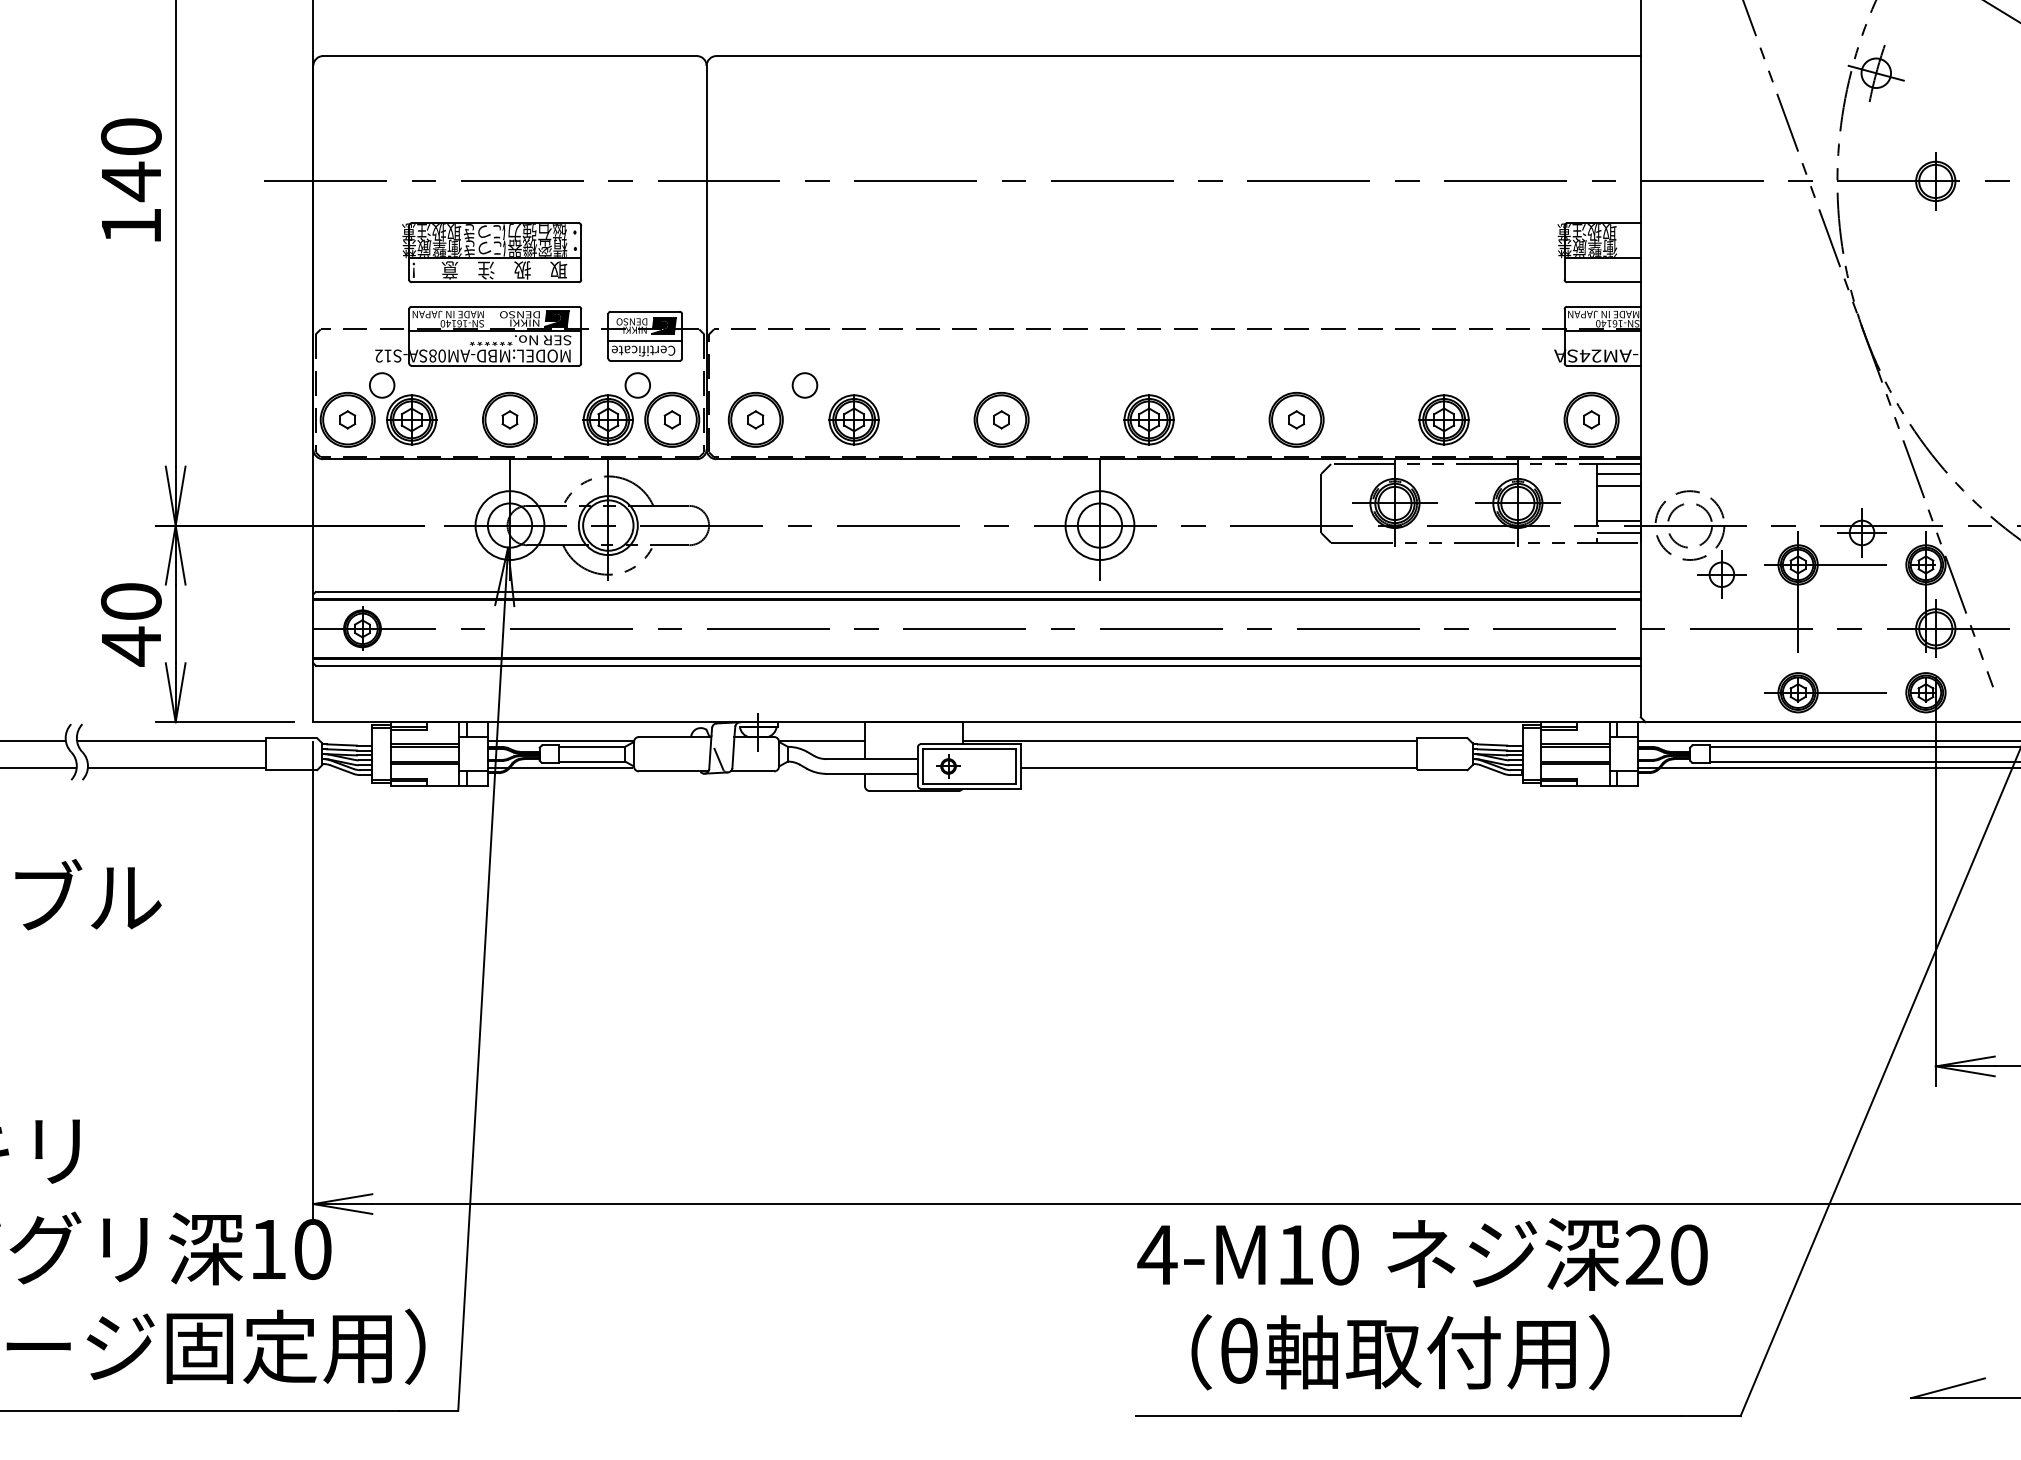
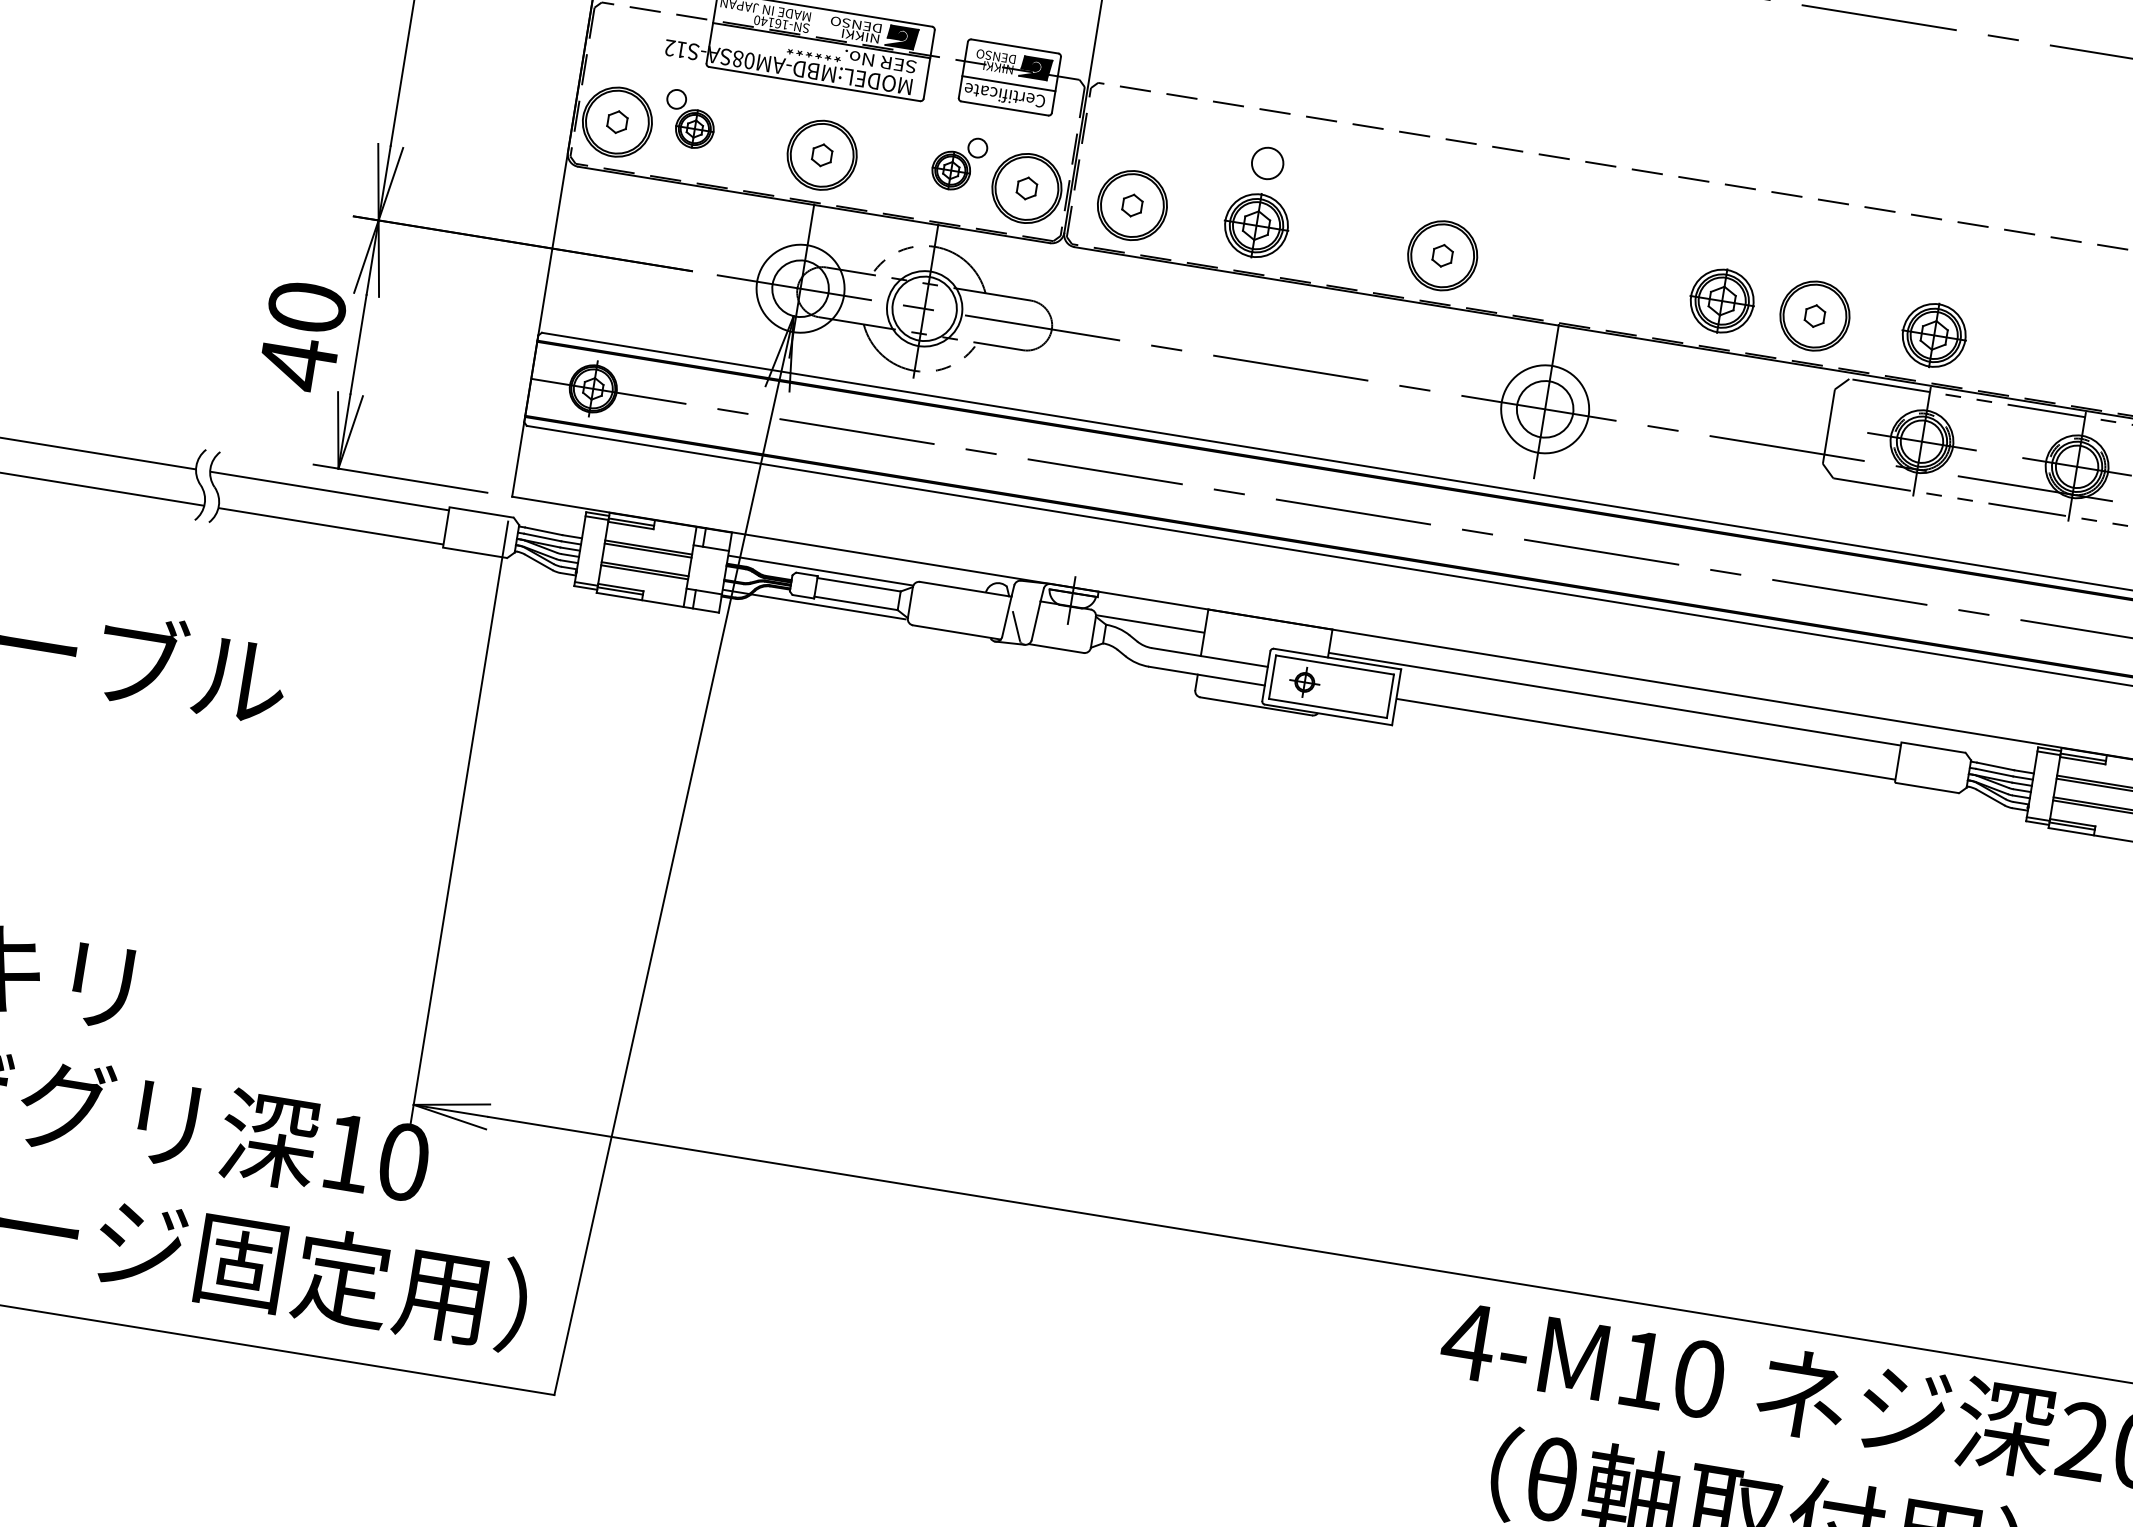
circle: (804, 385) -> (1267, 163), moved
part: (403, 408) -> (690, 119), size x0.6
part: (616, 408) -> (958, 162), size x0.6
part: (1148, 419) -> (1721, 300), moved
part: (1443, 419) -> (1933, 334), moved

